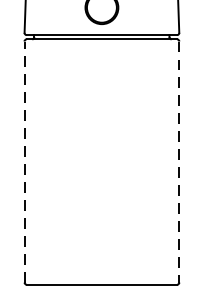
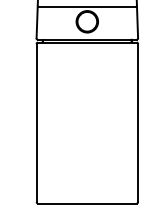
line: (24, 161) -> (36, 122), dashed -> solid
line: (179, 162) -> (138, 123), dashed -> solid

